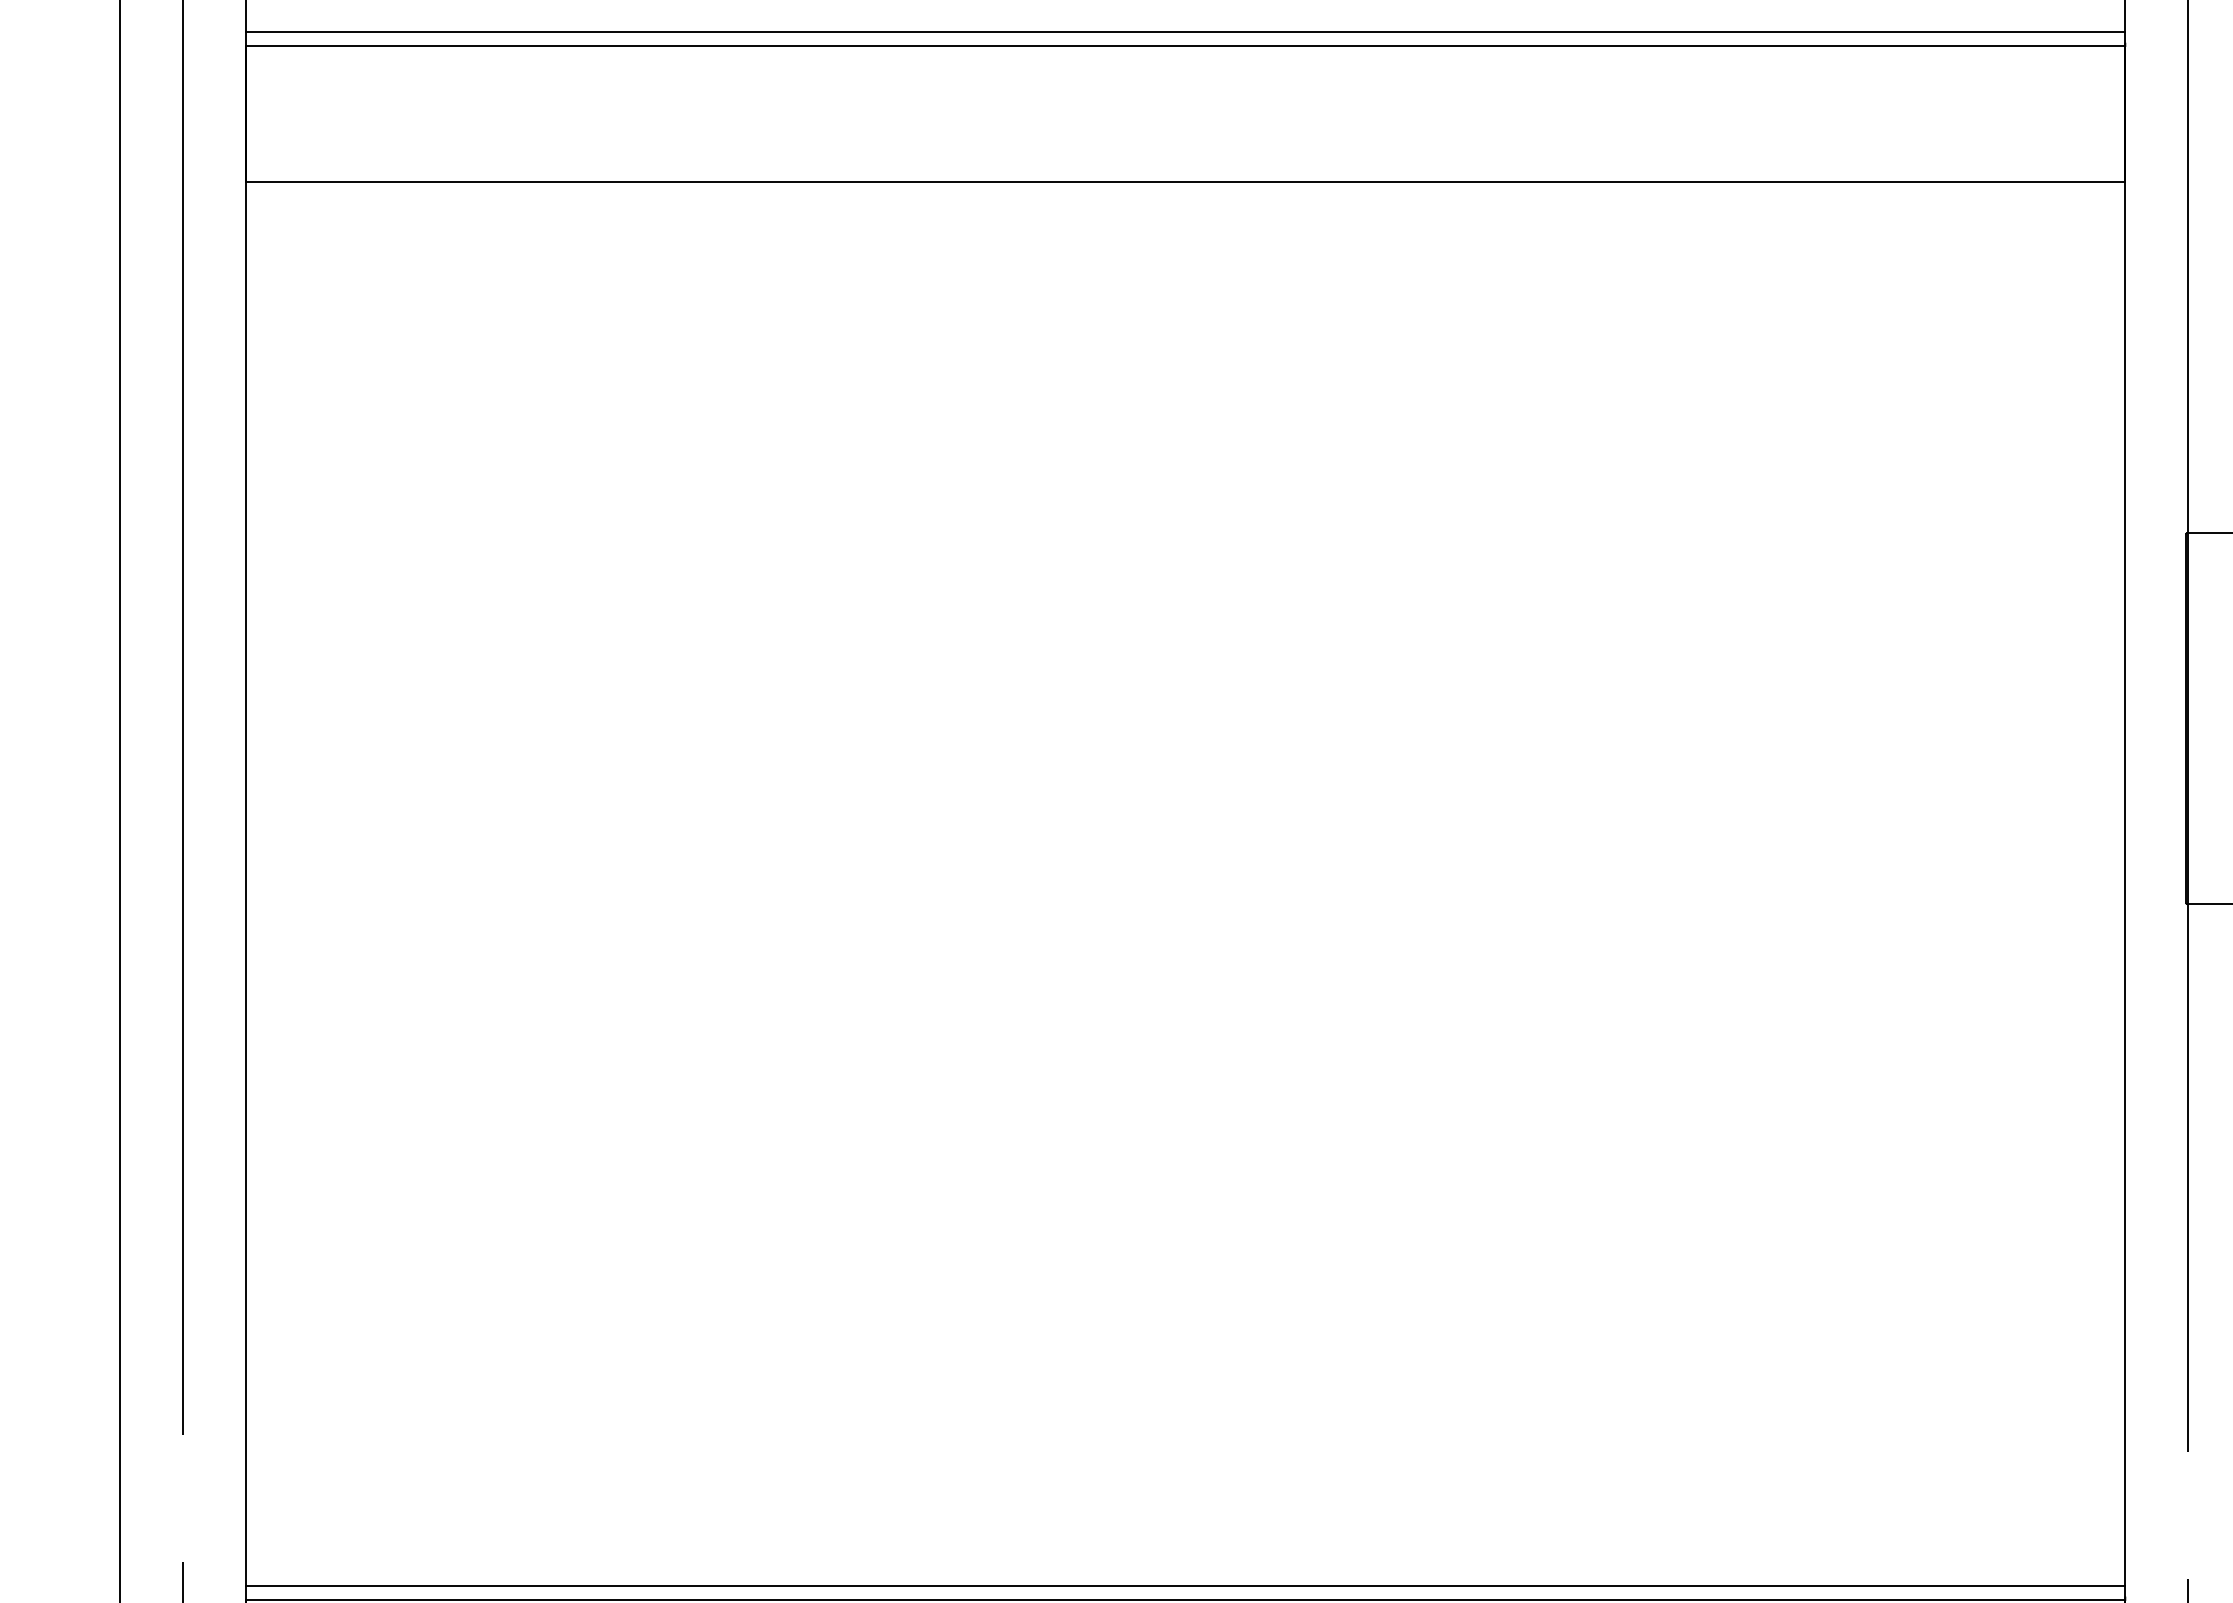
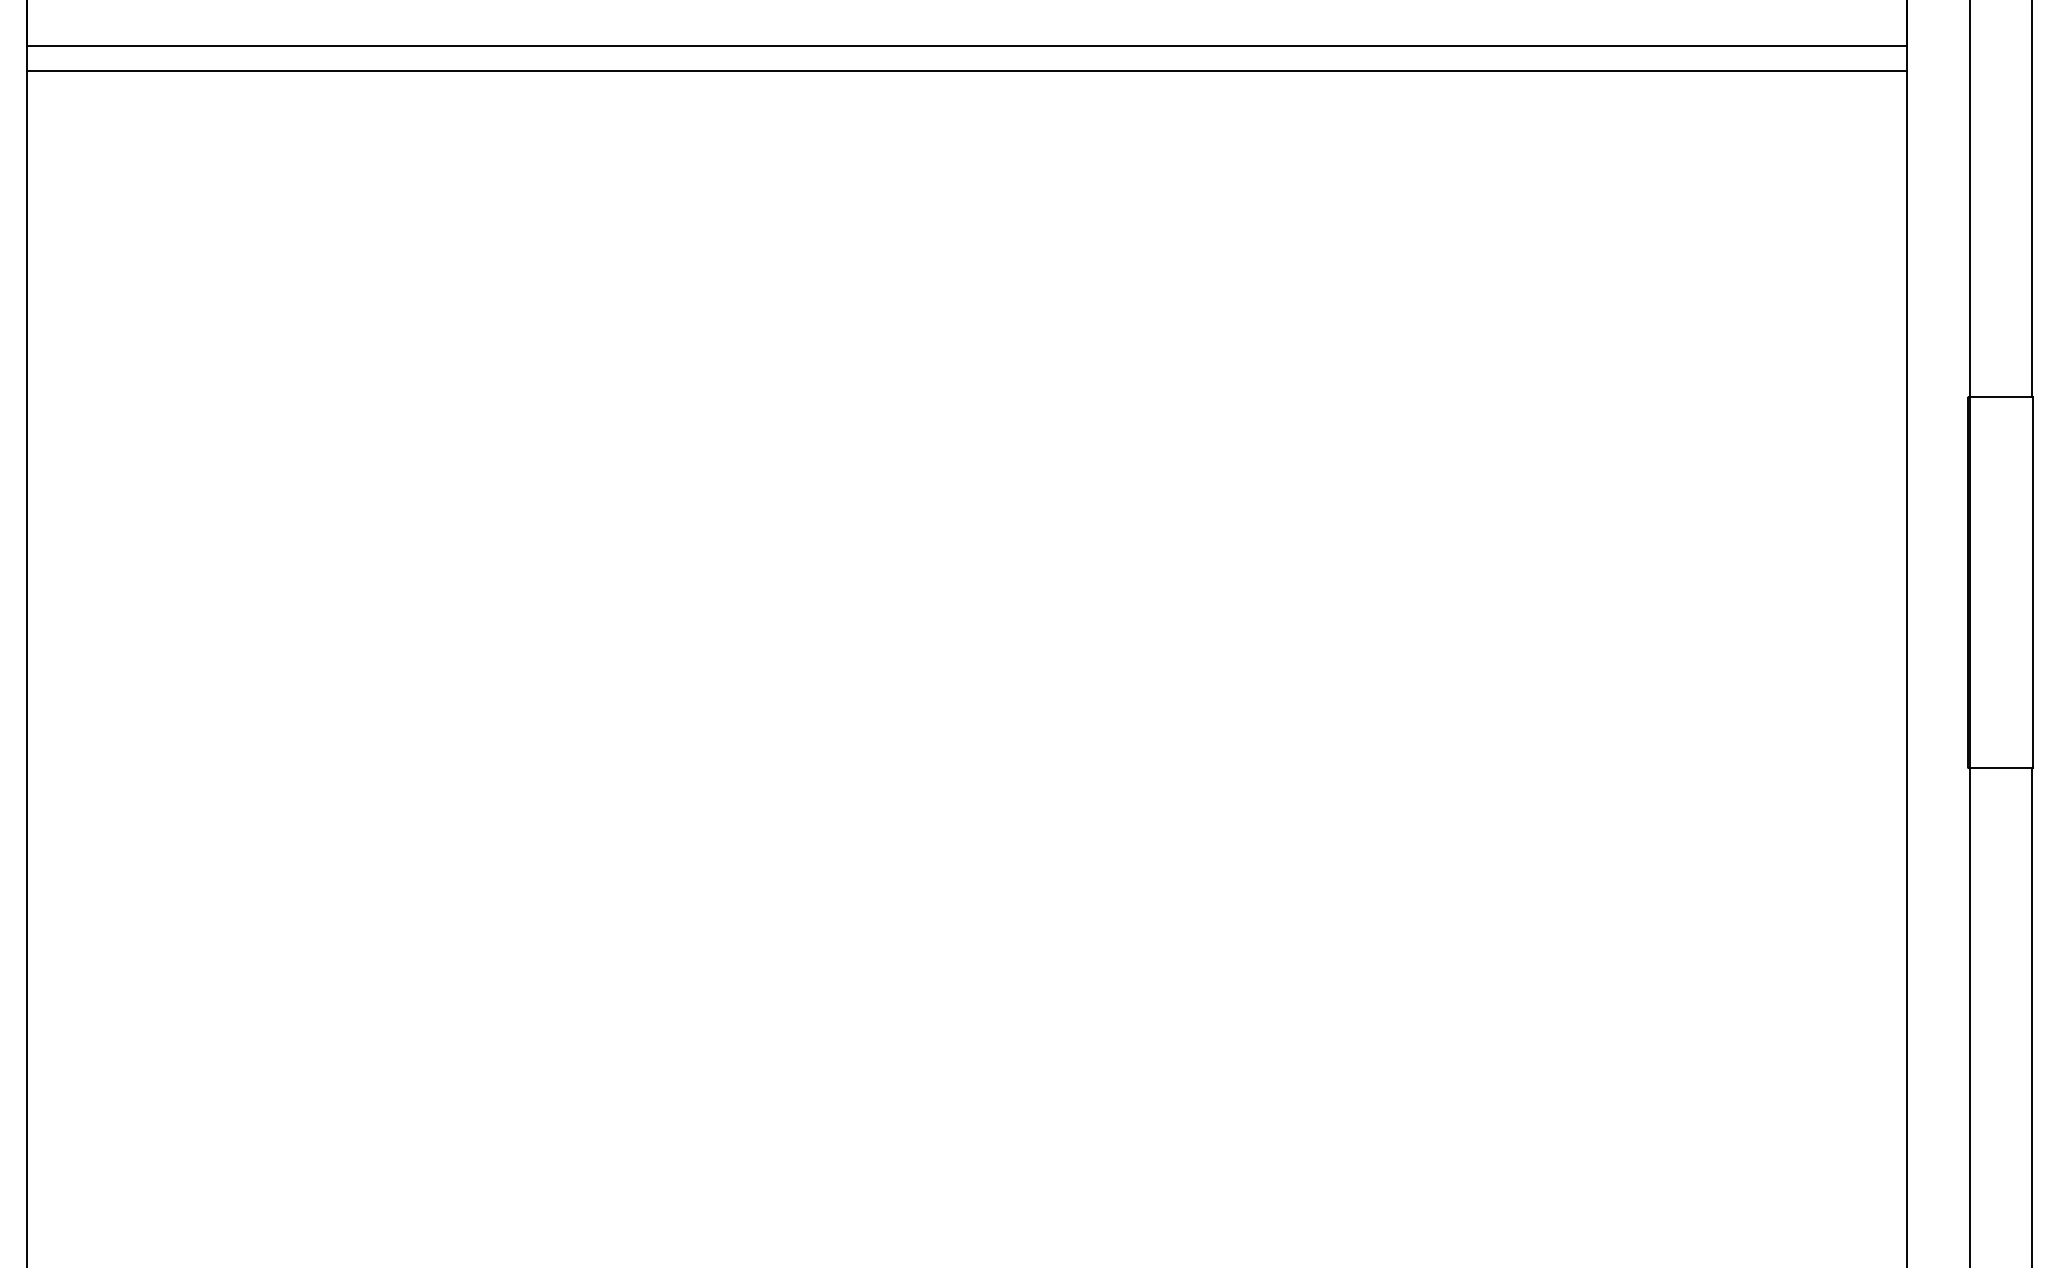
line: (1185, 207) -> (967, 71), added

